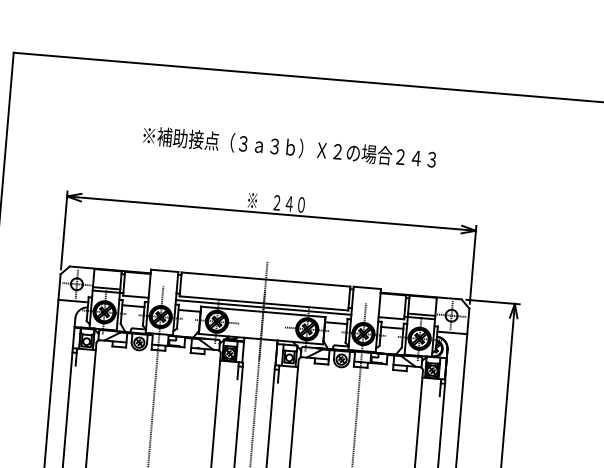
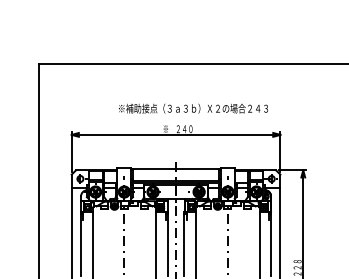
text: (289, 147) -> (193, 108), moved

